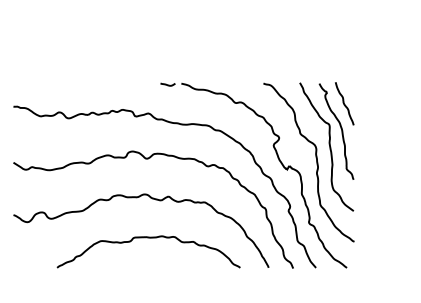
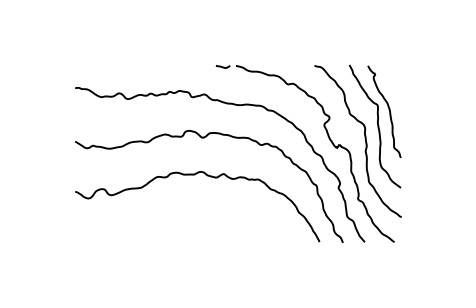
curve: (344, 103) -> (392, 84), removed
curve: (149, 238) -> (205, 214), removed

